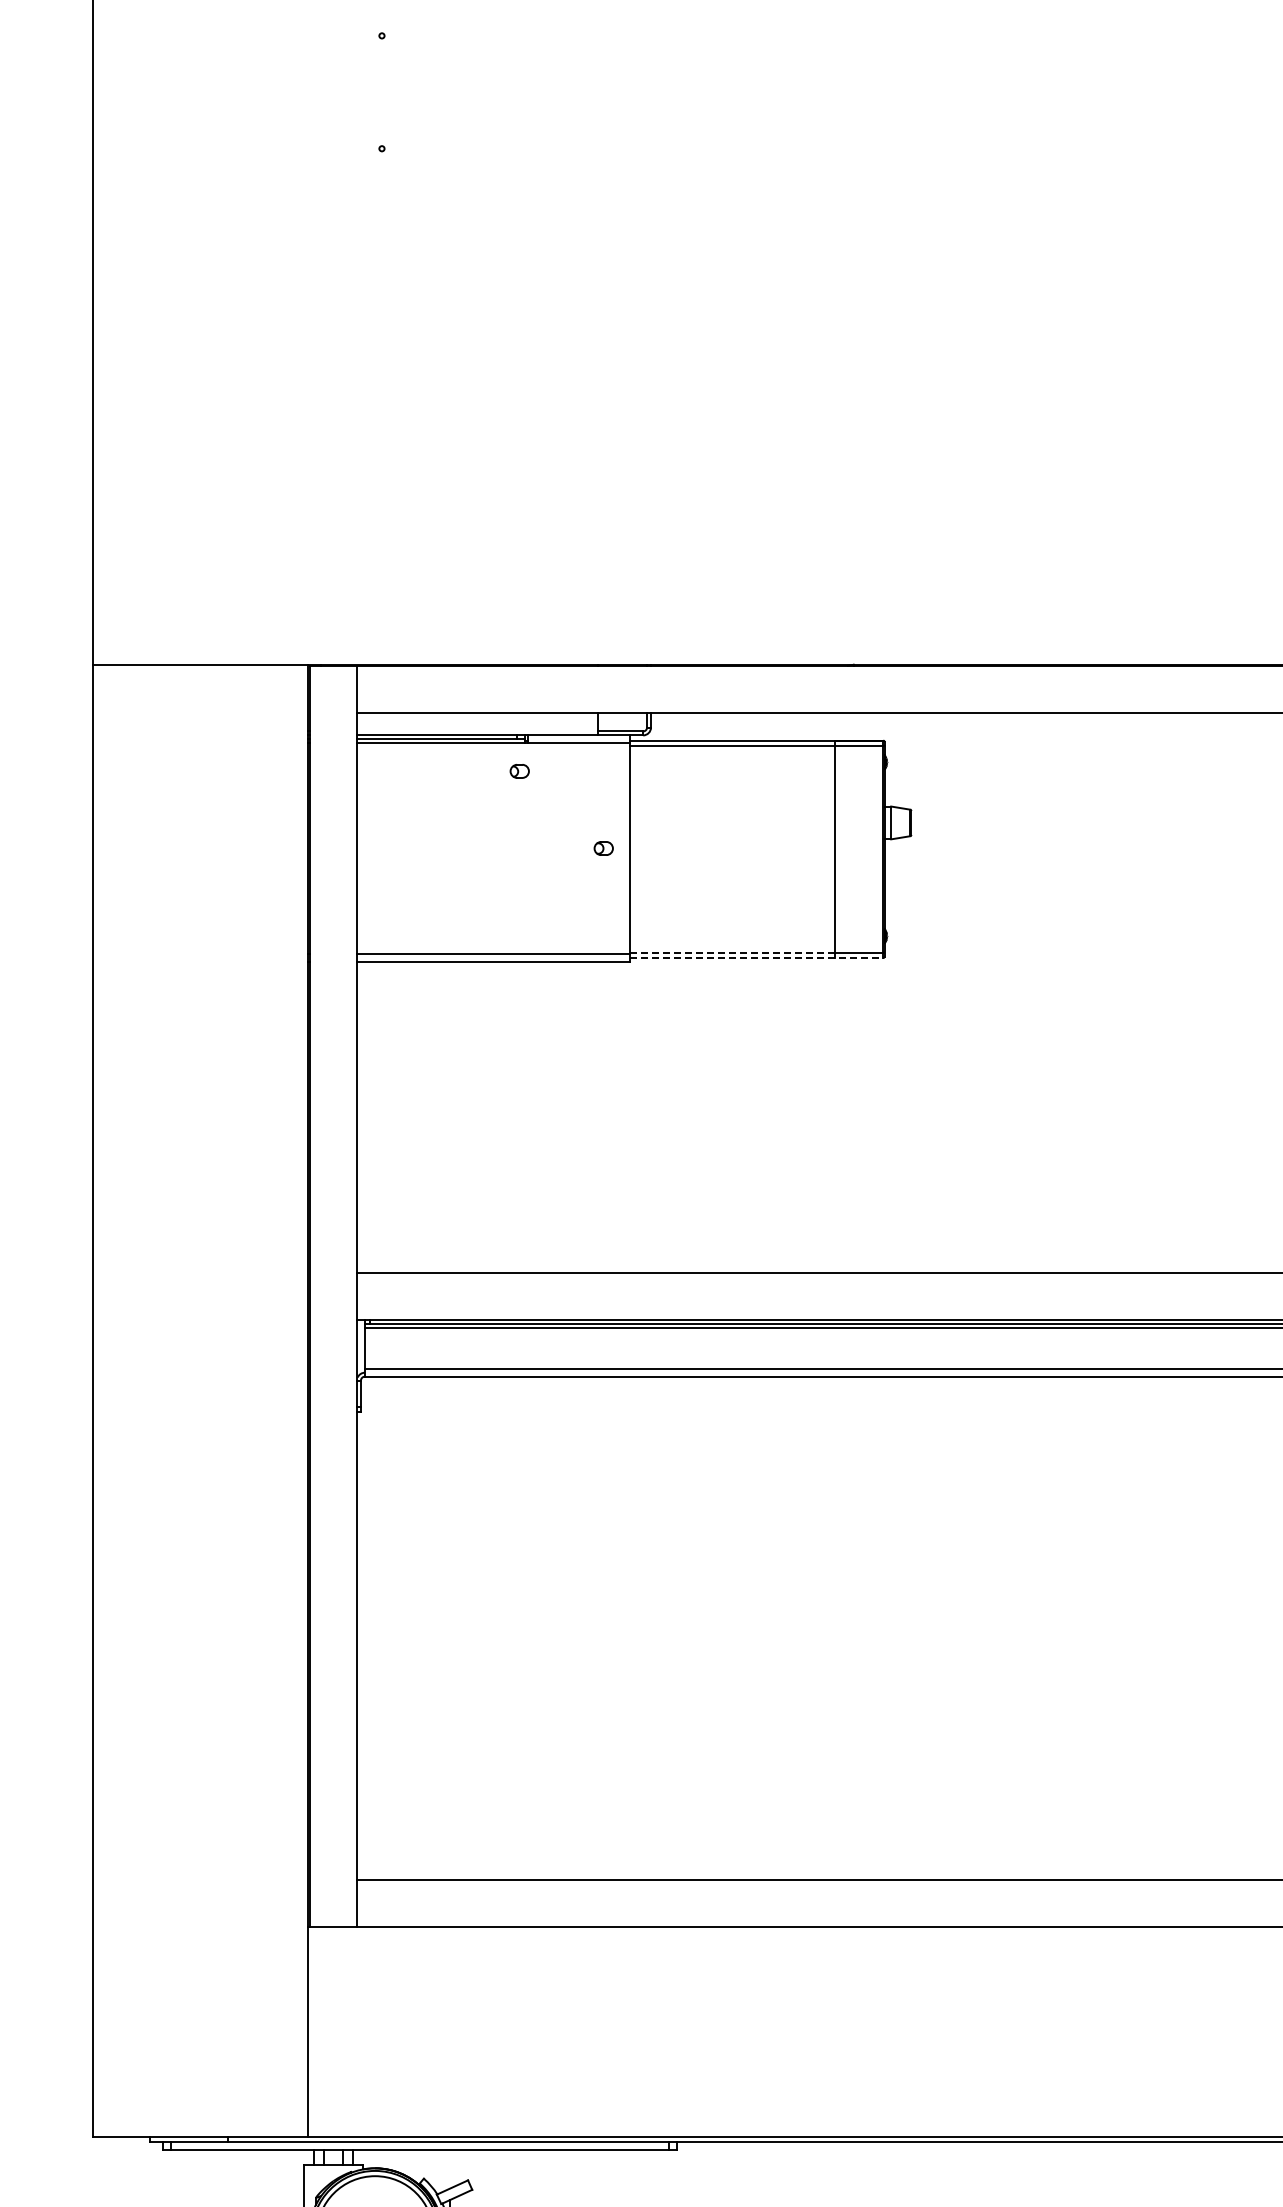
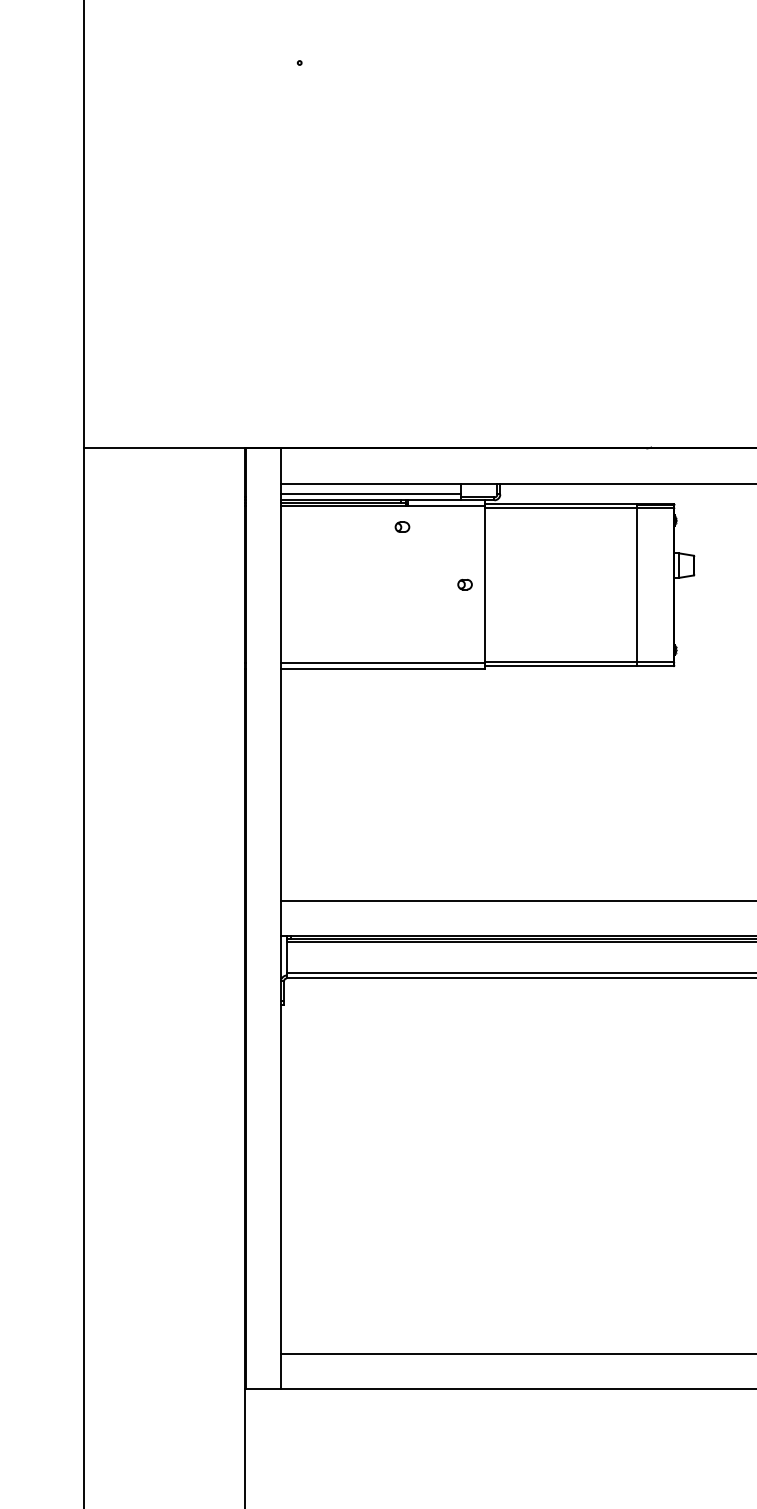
line: (477, 727) -> (370, 494), added
line: (731, 952) -> (560, 662), dashed -> solid
line: (756, 958) -> (578, 666), dashed -> solid

